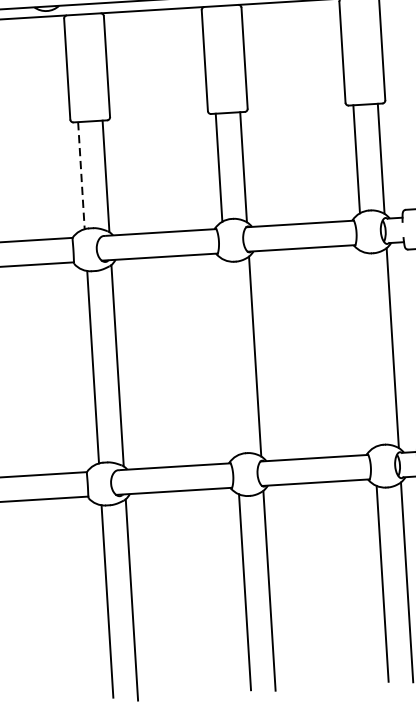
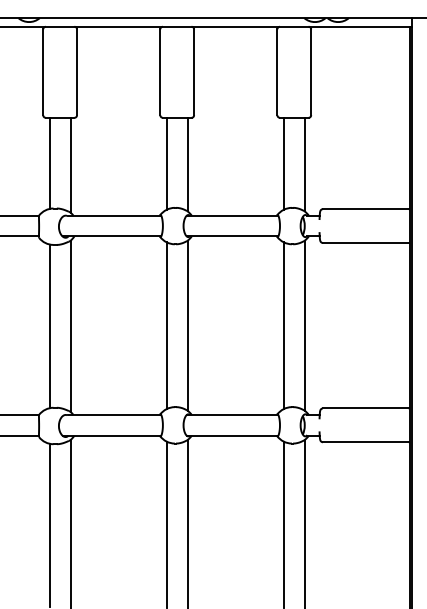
line: (81, 175) -> (49, 163), dashed -> solid
line: (367, 349) -> (283, 325), added
line: (230, 357) -> (166, 325), added

